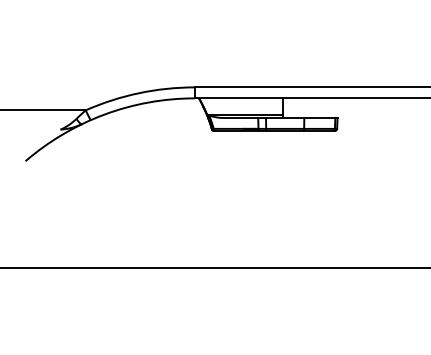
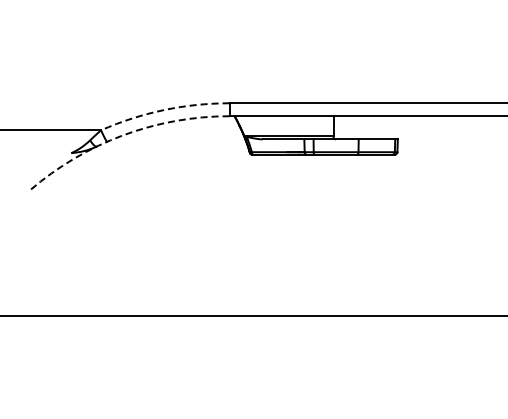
arc: (138, 93) -> (163, 110), solid -> dashed
arc: (104, 114) -> (123, 135), solid -> dashed

